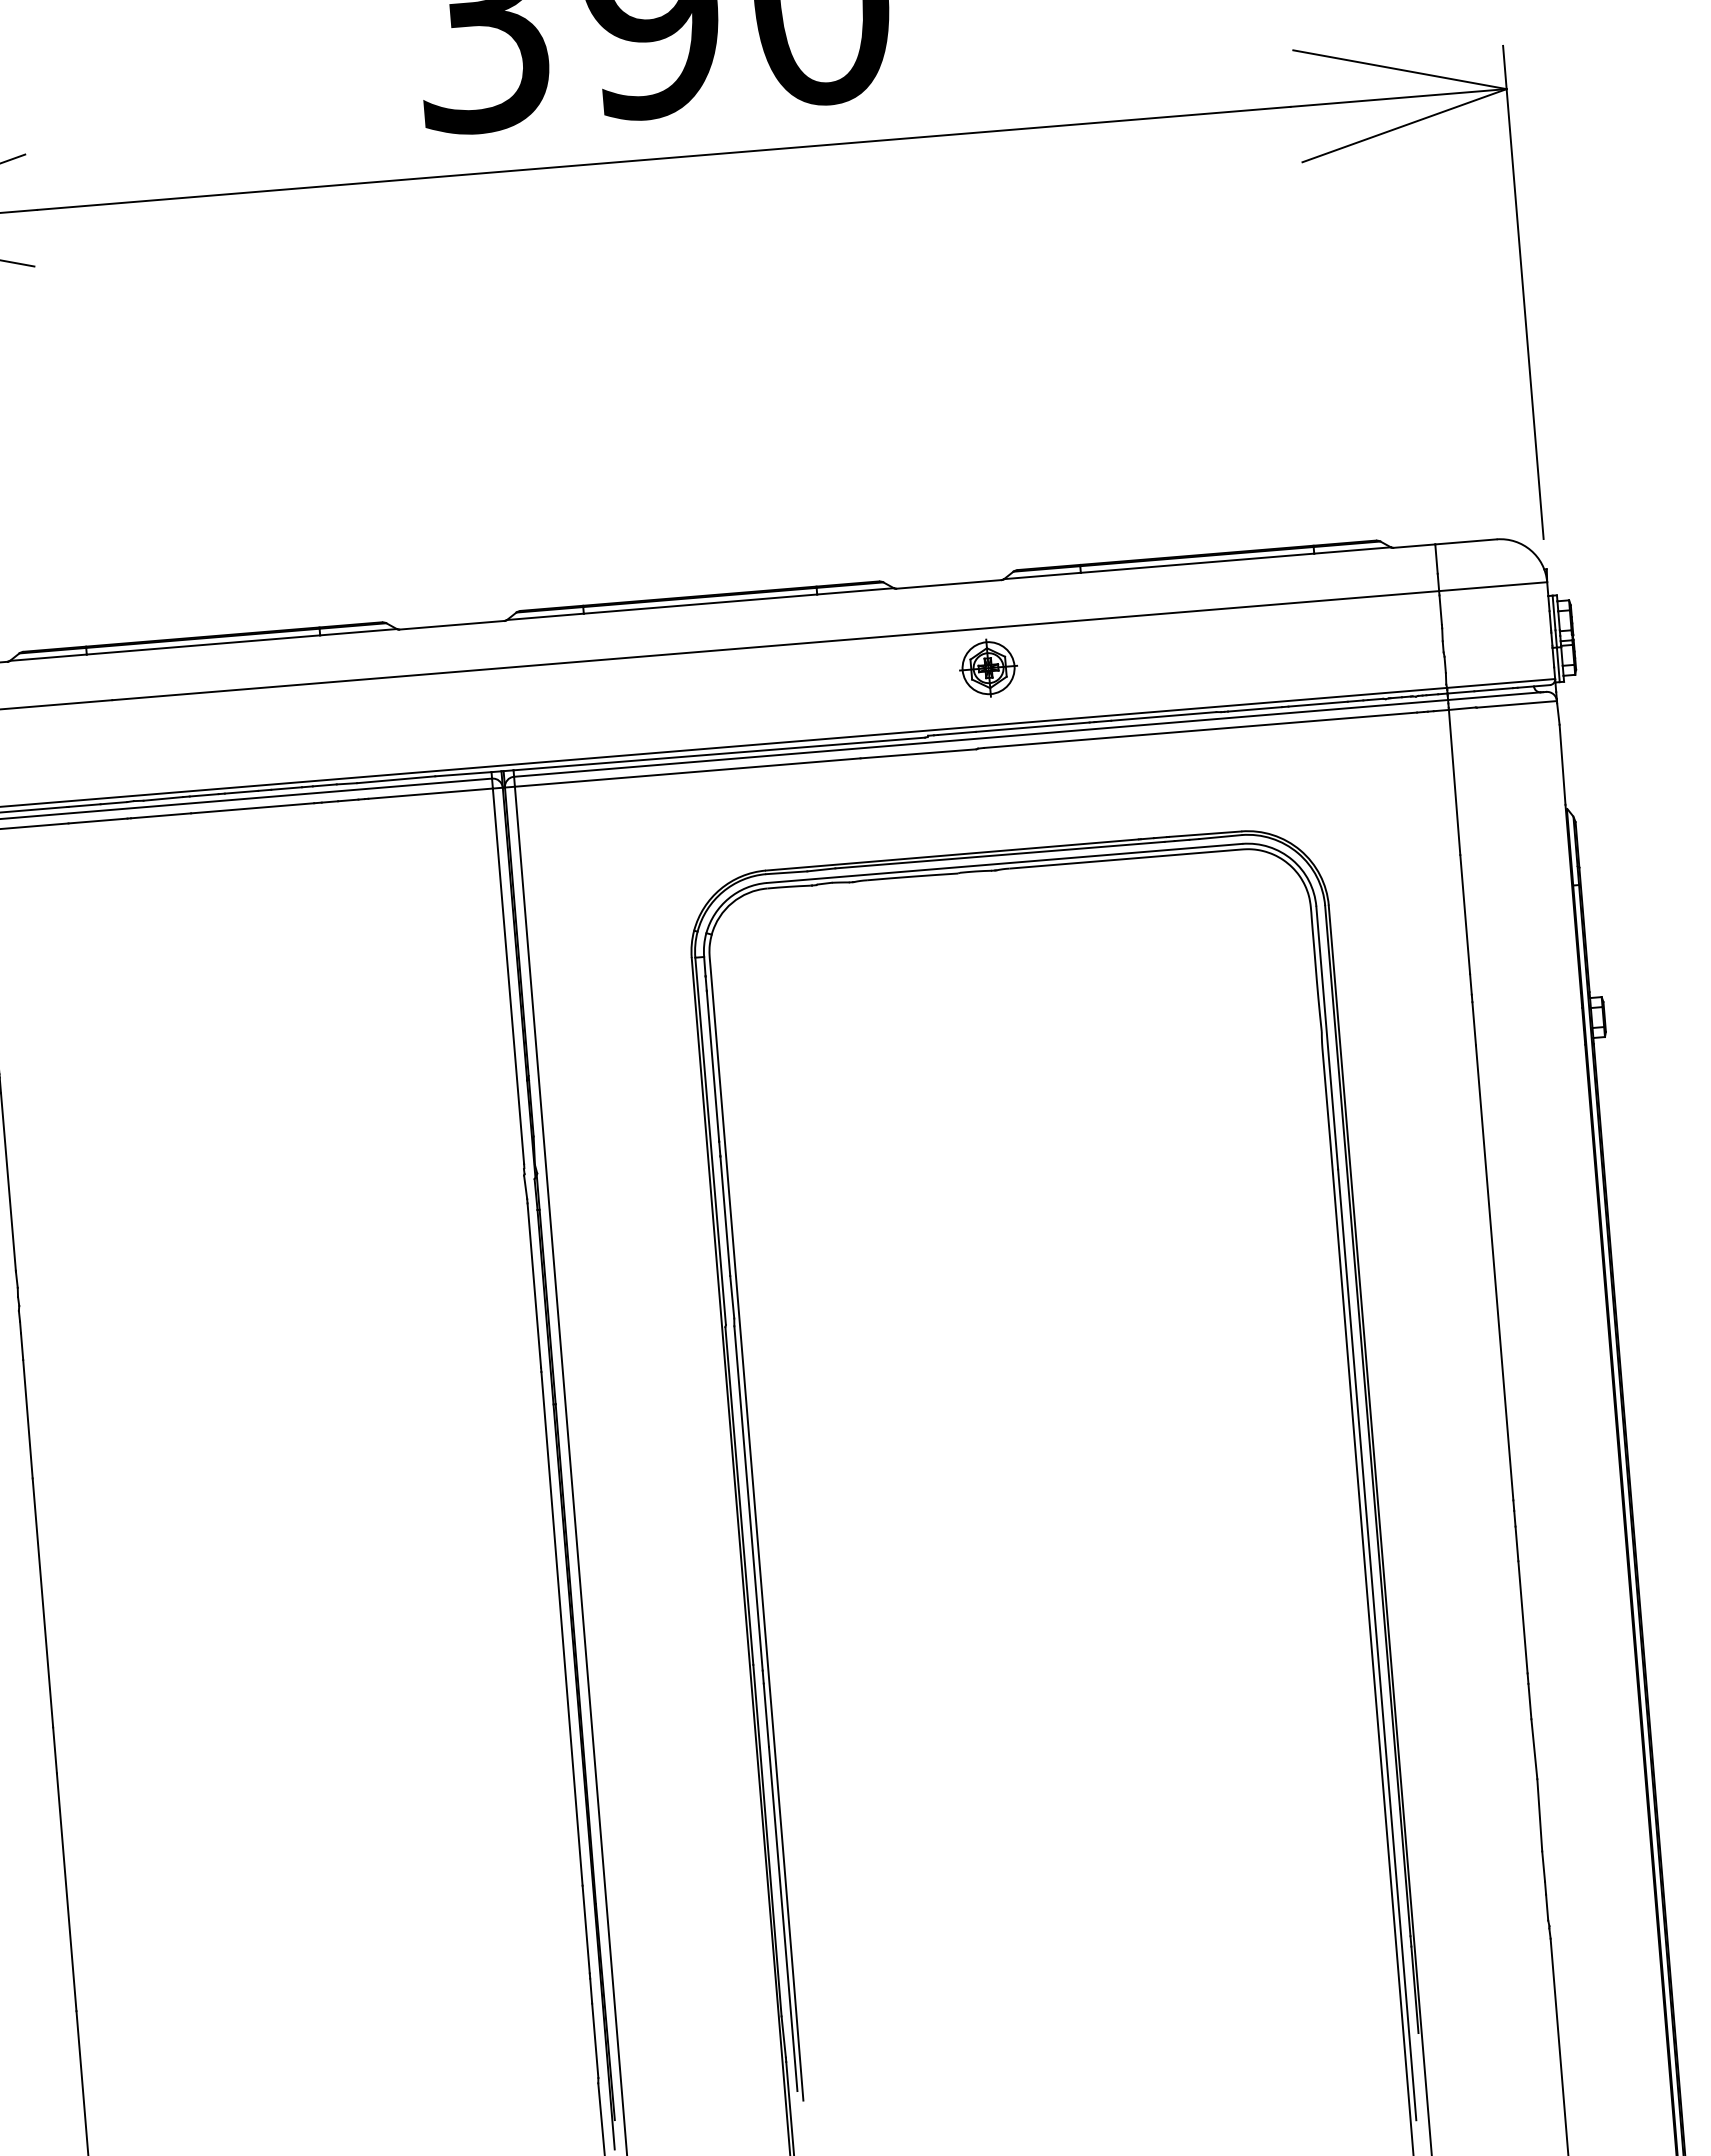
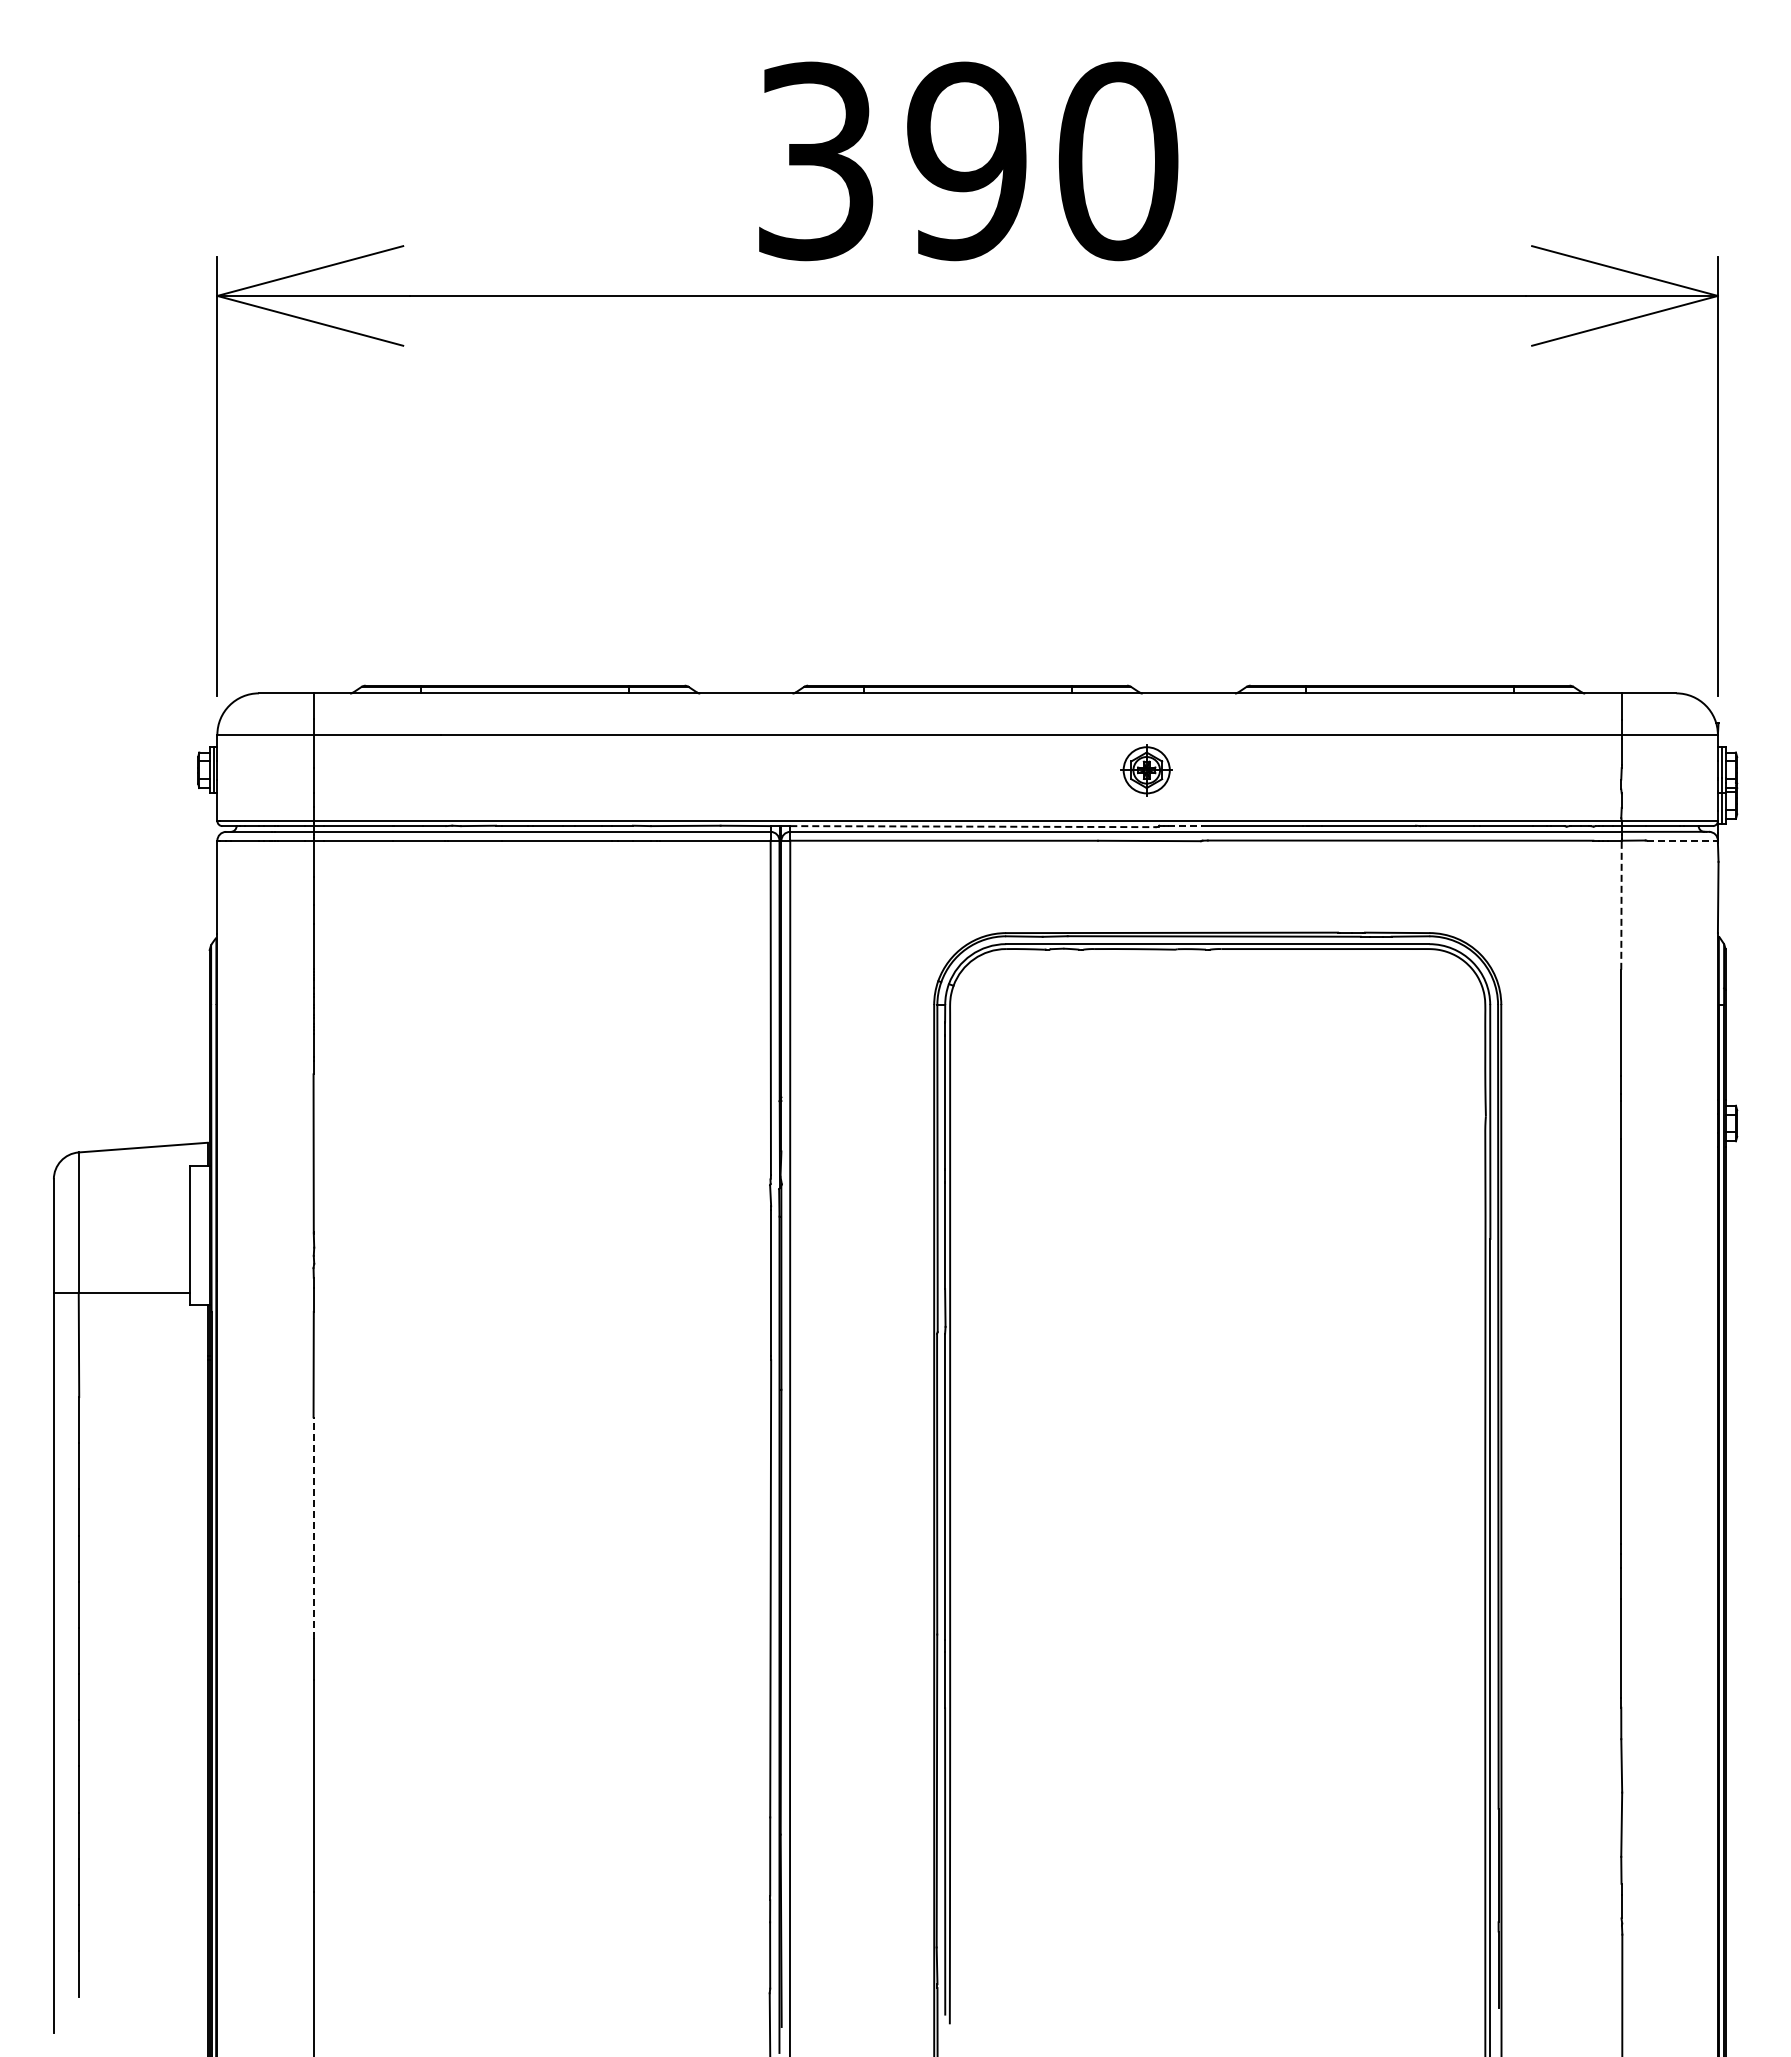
part: (988, 668) -> (1146, 770), moved
line: (1517, 704) -> (1682, 840), solid -> dashed
line: (957, 733) -> (1185, 825), solid -> dashed
line: (719, 753) -> (973, 826), solid -> dashed
line: (1454, 782) -> (1621, 905), solid -> dashed
line: (42, 1603) -> (313, 1528), solid -> dashed

